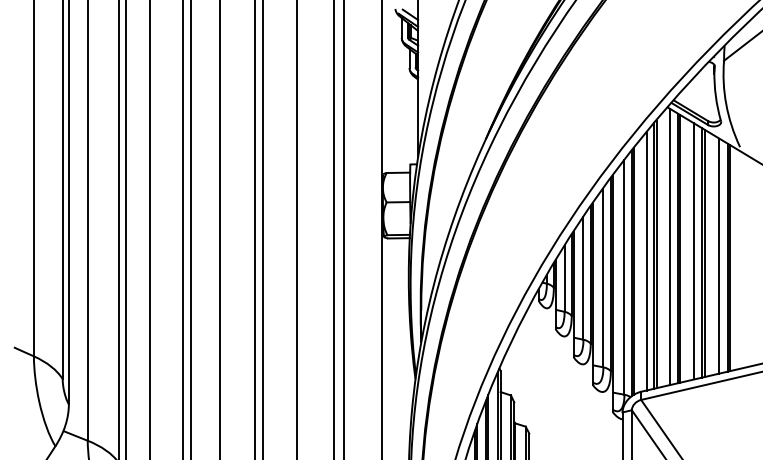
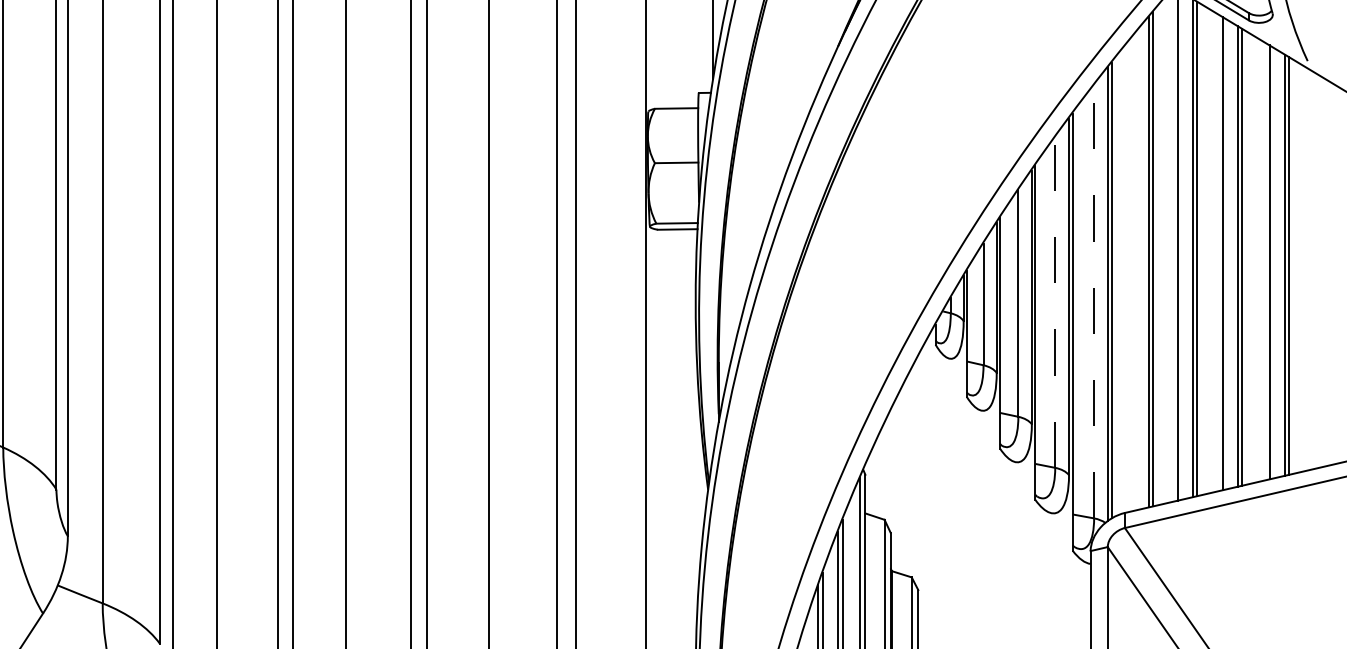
line: (646, 261) -> (1134, 272), removed
line: (603, 277) -> (1055, 301), solid -> dashed
line: (624, 277) -> (1094, 301), solid -> dashed

